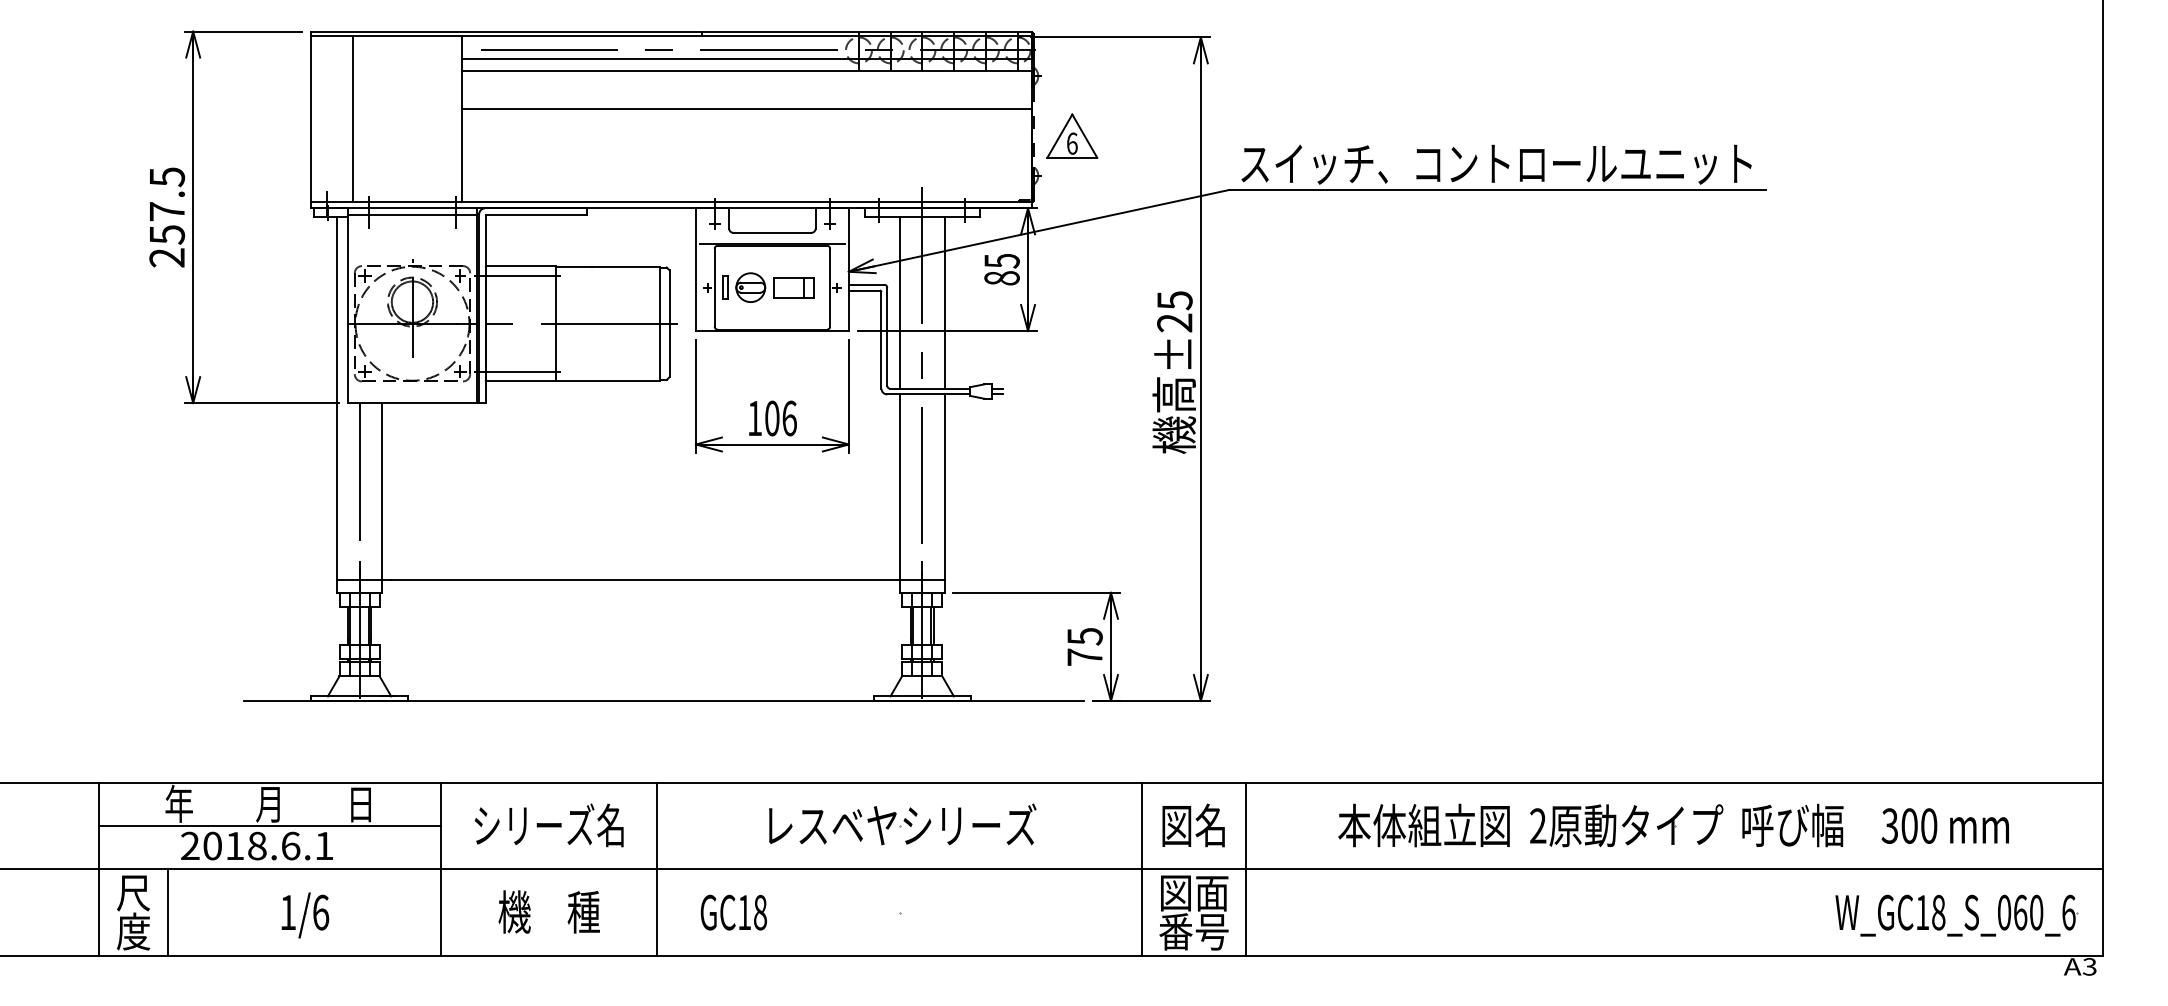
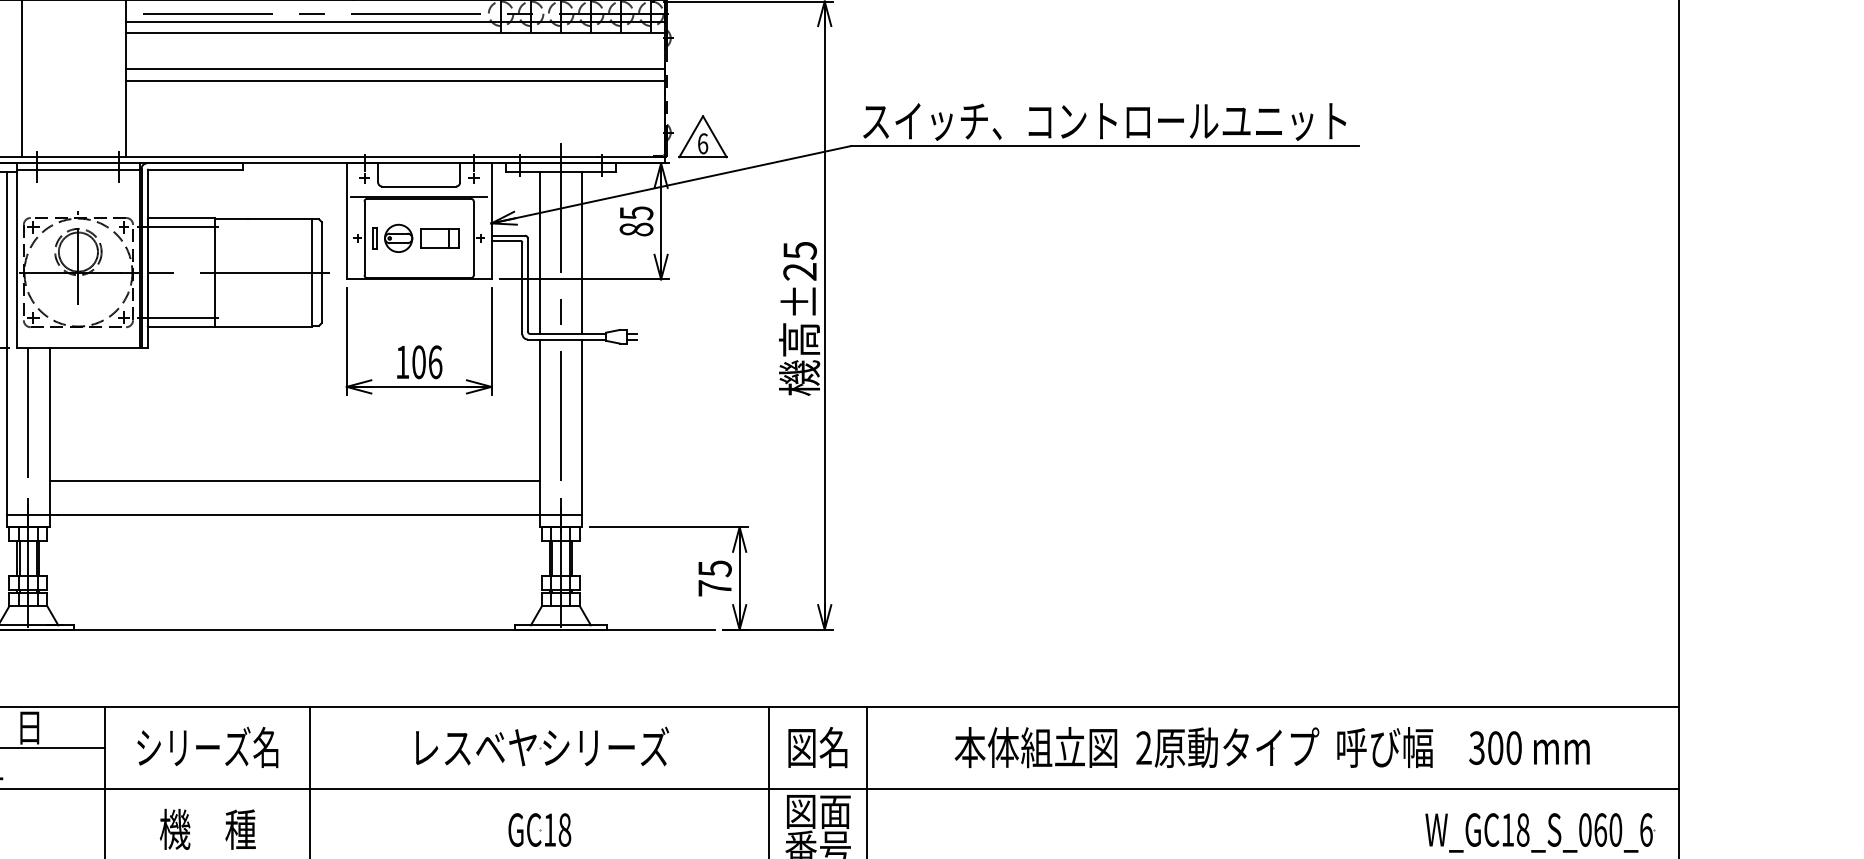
line: (747, 121) -> (395, 81), added
part: (1072, 135) -> (703, 136), moved
line: (640, 543) -> (294, 480), added
text: (733, 912) -> (539, 829), moved

